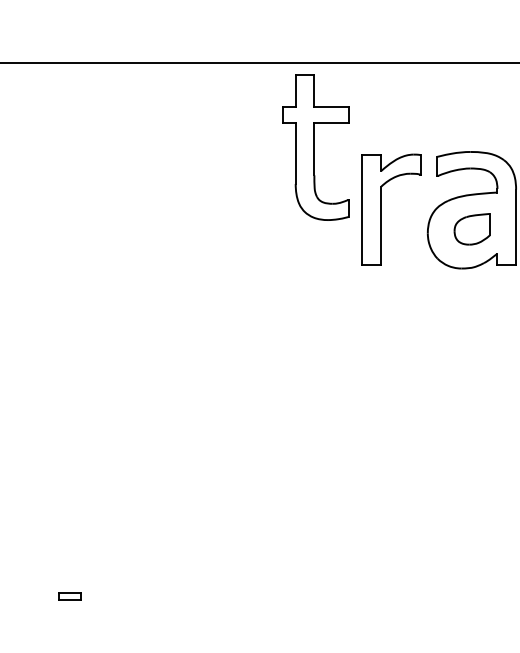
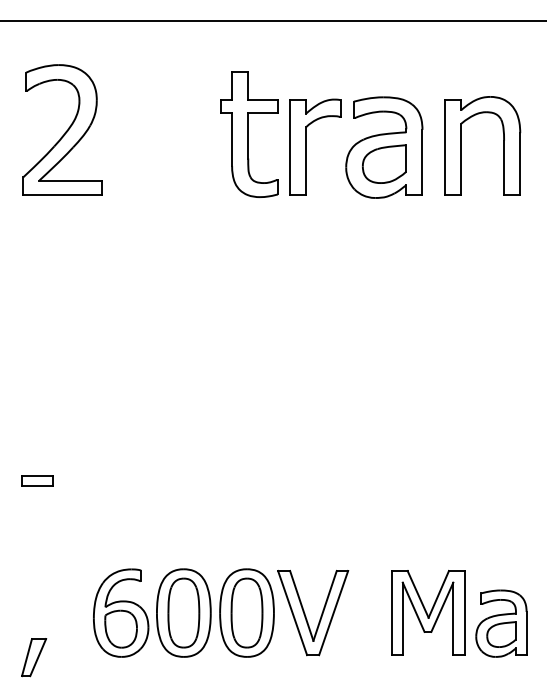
part: (315, 147) -> (249, 134), moved
part: (99, 189) -> (62, 129), added
part: (472, 228) -> (384, 163), size x1.43
part: (70, 595) -> (37, 480), size x1.67

